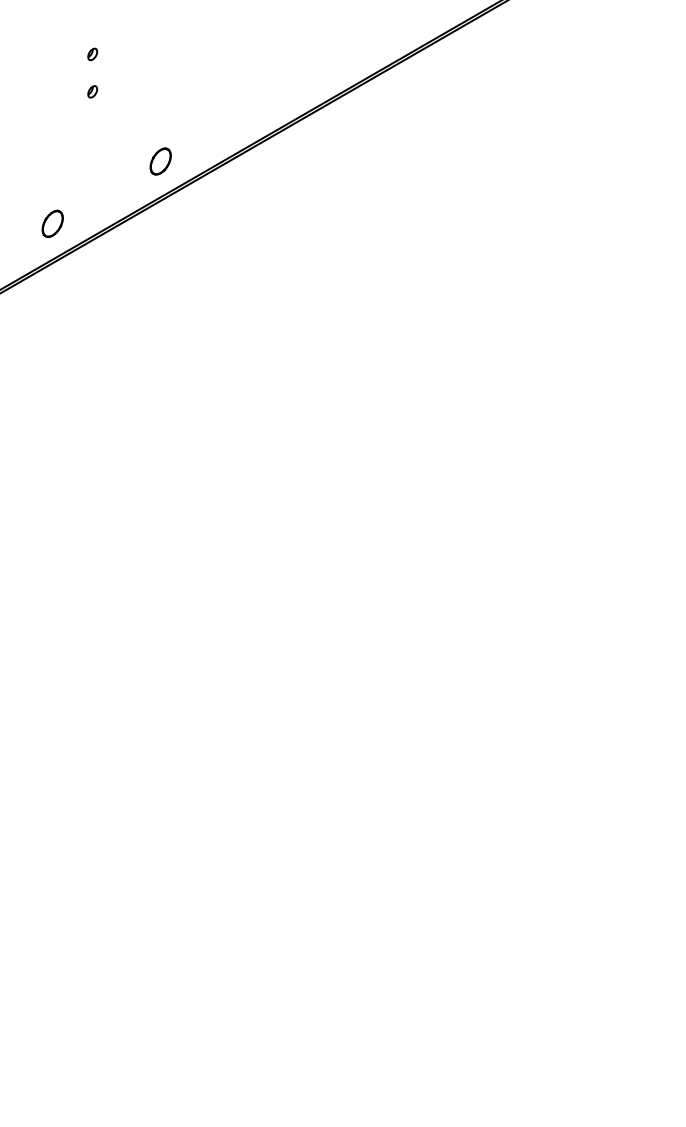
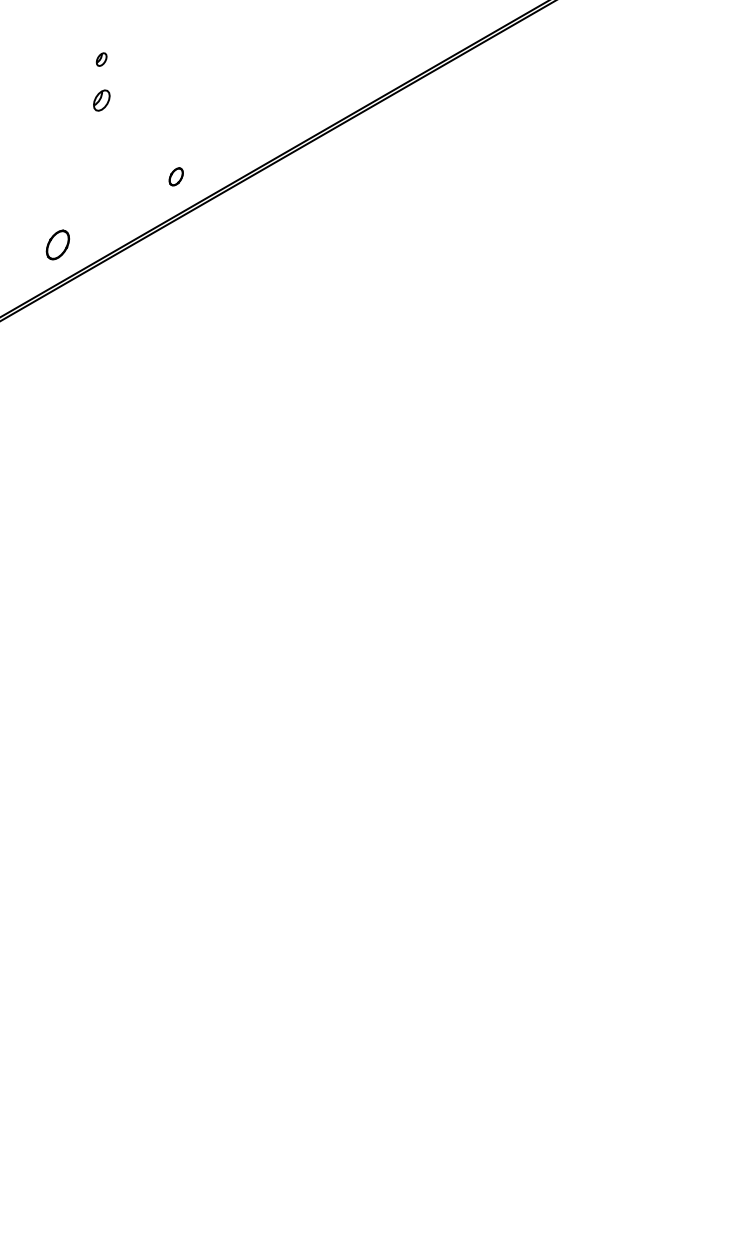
part: (92, 91) -> (101, 100), size x1.6
part: (161, 161) -> (176, 176), size x0.6

